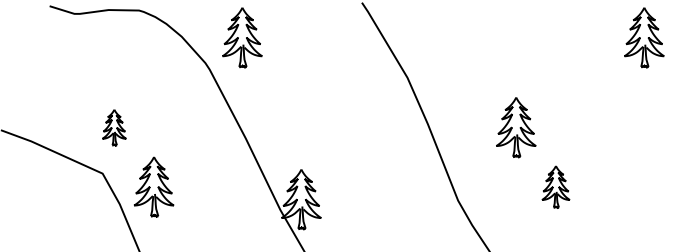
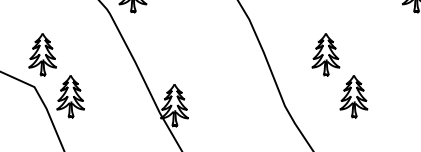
part: (114, 127) -> (42, 54), size x1.67
part: (555, 186) -> (353, 96), size x1.43

